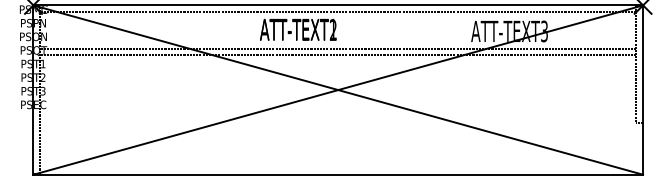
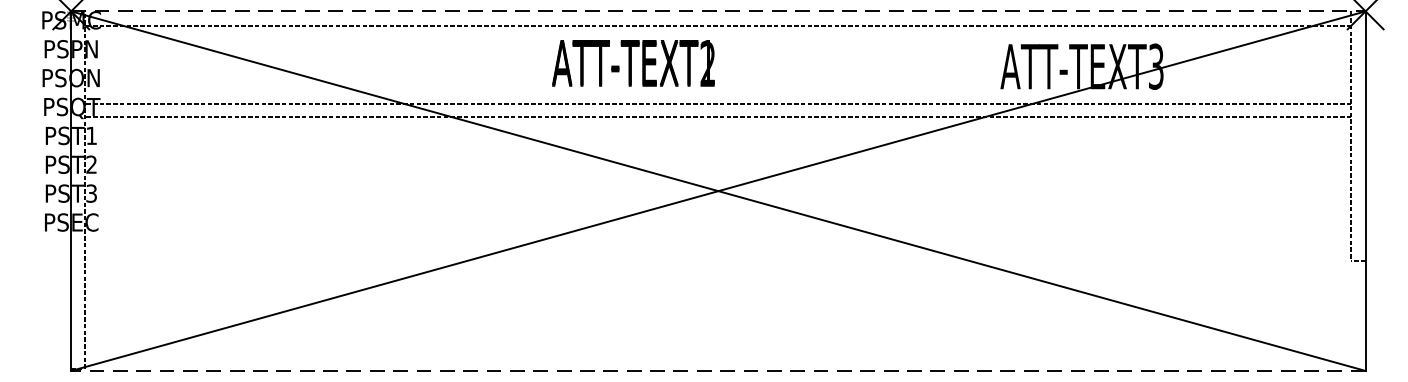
line: (338, 5) -> (718, 11), solid -> dashed
line: (338, 174) -> (718, 370), solid -> dashed

